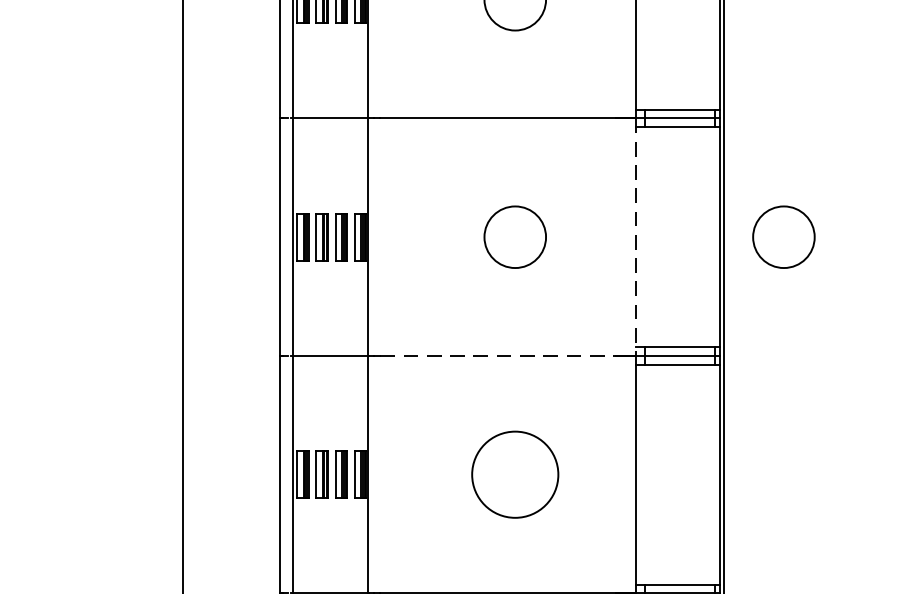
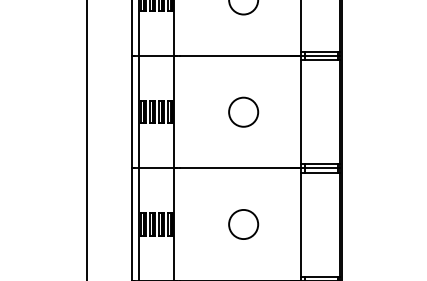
circle: (783, 235) -> (370, 111), removed
line: (635, 237) -> (300, 112), dashed -> solid
line: (500, 356) -> (236, 168), dashed -> solid
circle: (514, 474) -> (243, 224), size x0.71

